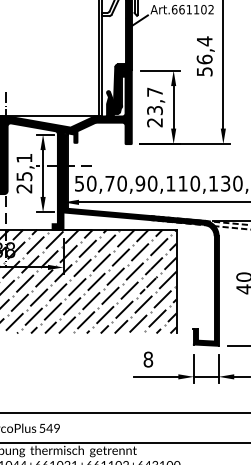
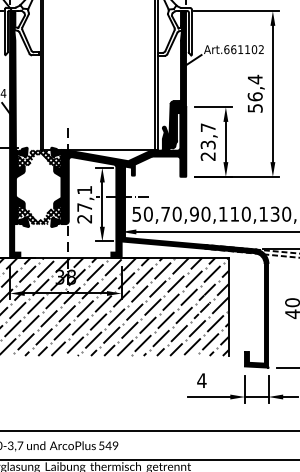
text: (24, 176) -> (84, 207), 25,1 -> 27,1
text: (147, 359) -> (201, 380), 8 -> 4

